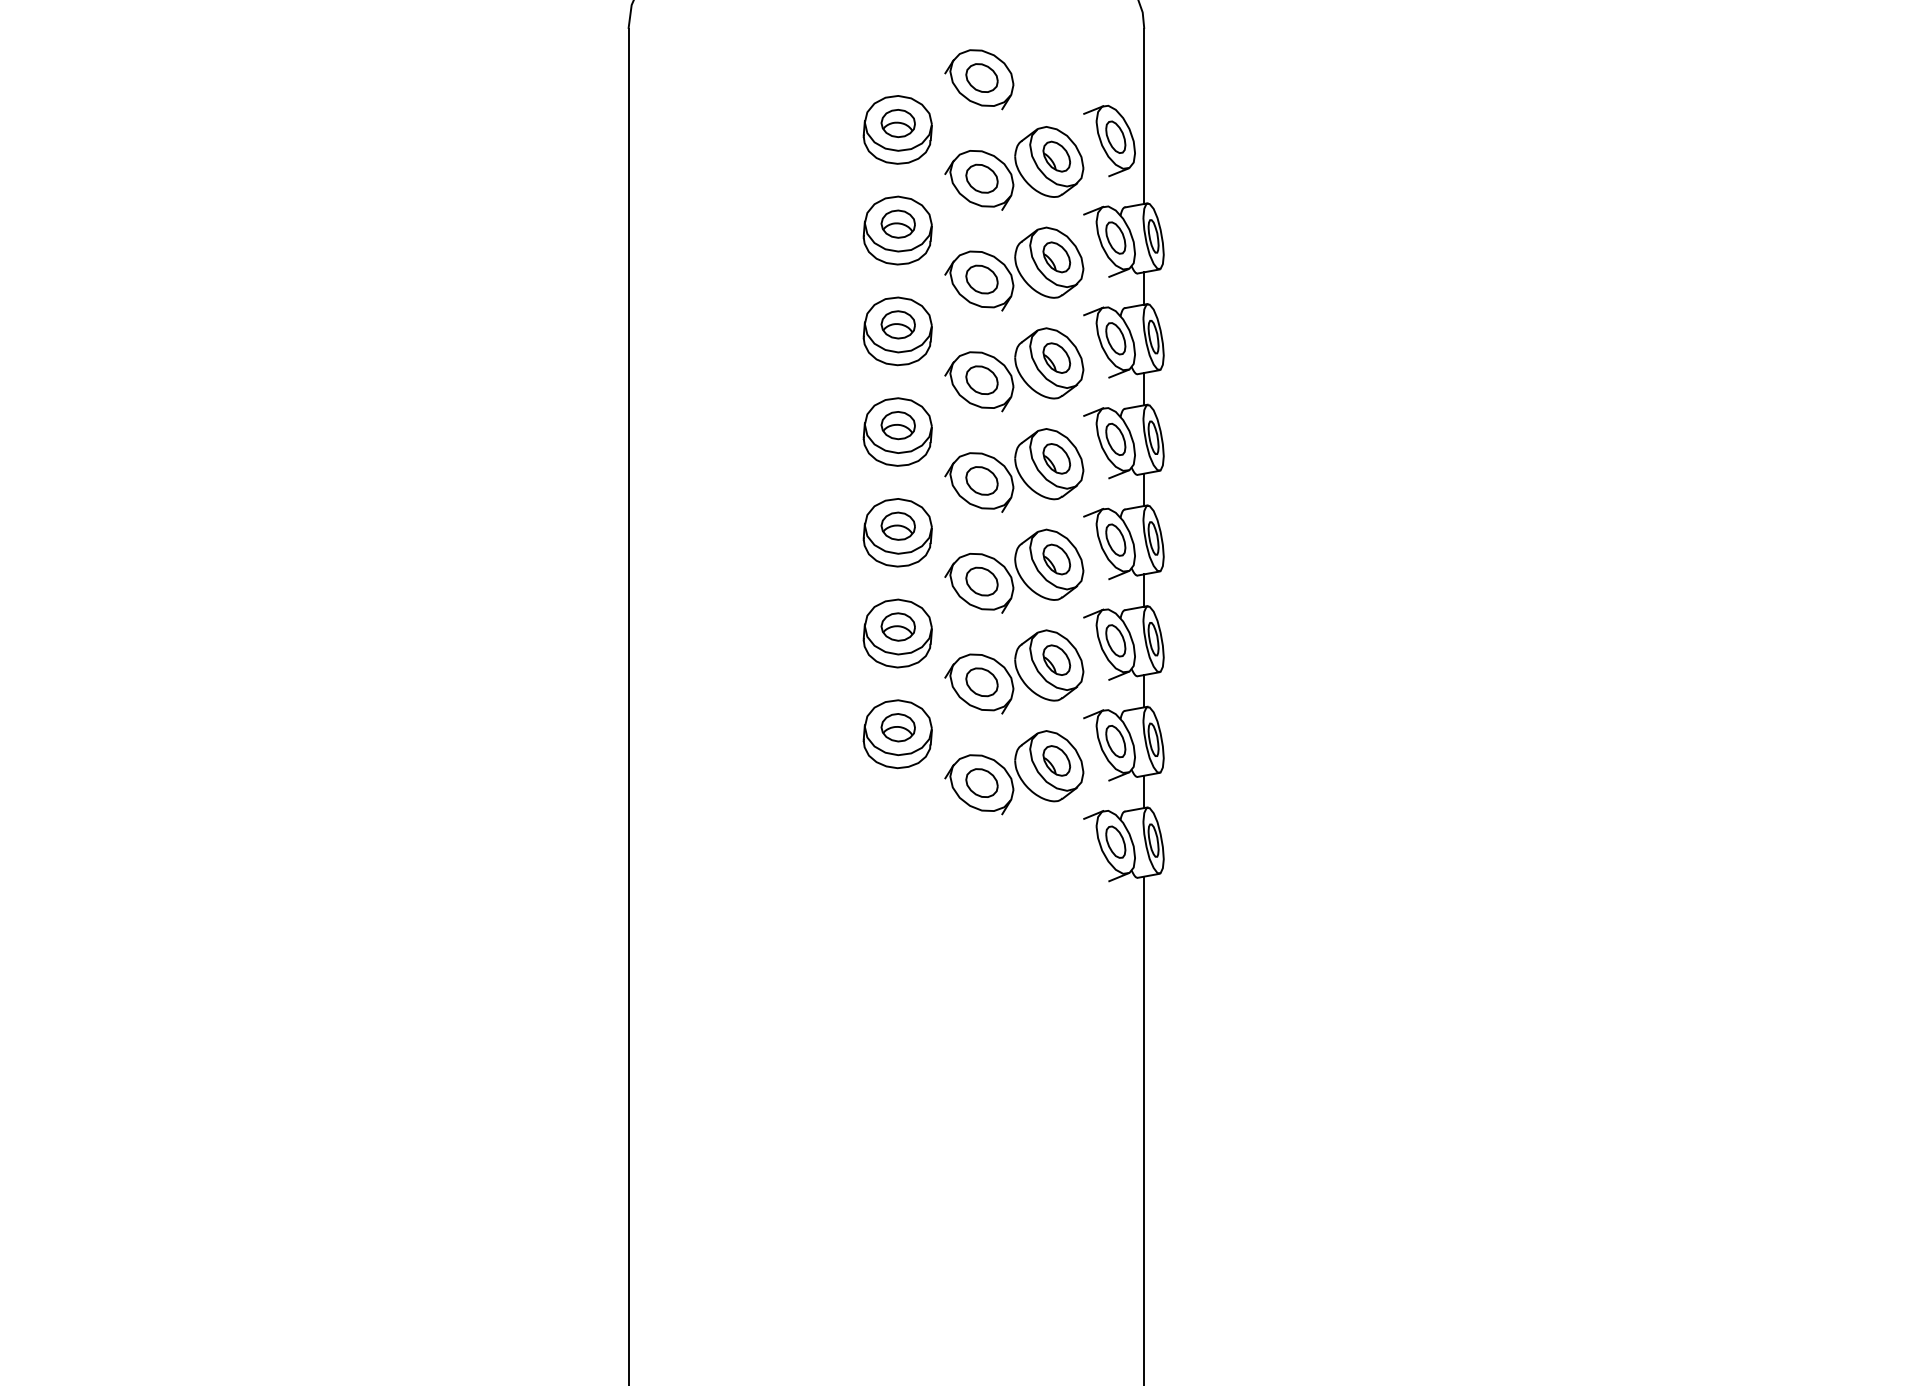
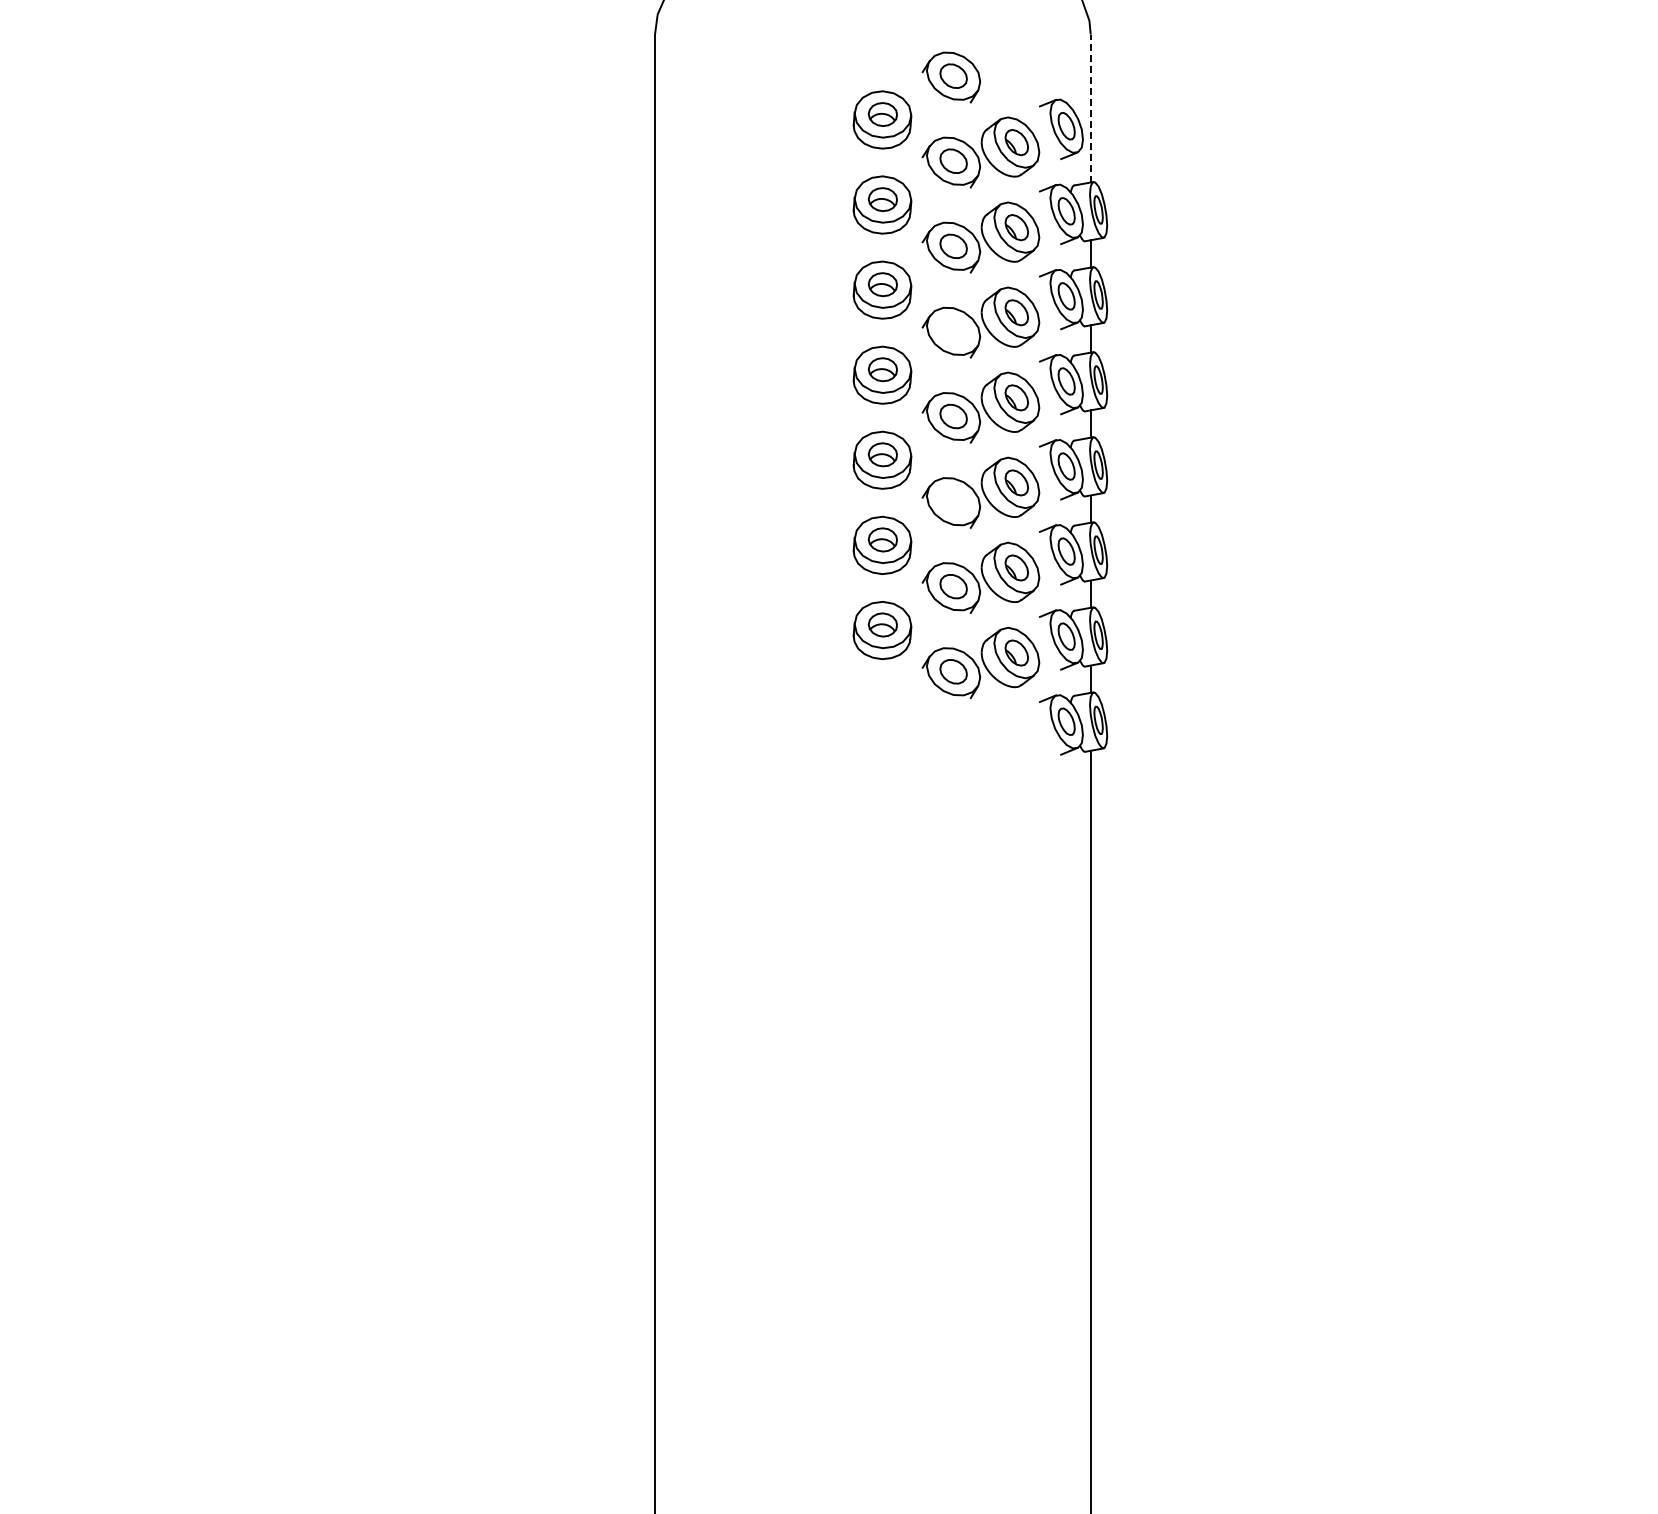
line: (1144, 116) -> (1090, 108), solid -> dashed
part: (981, 380) -> (953, 331), removed
part: (981, 581) -> (953, 501), removed

